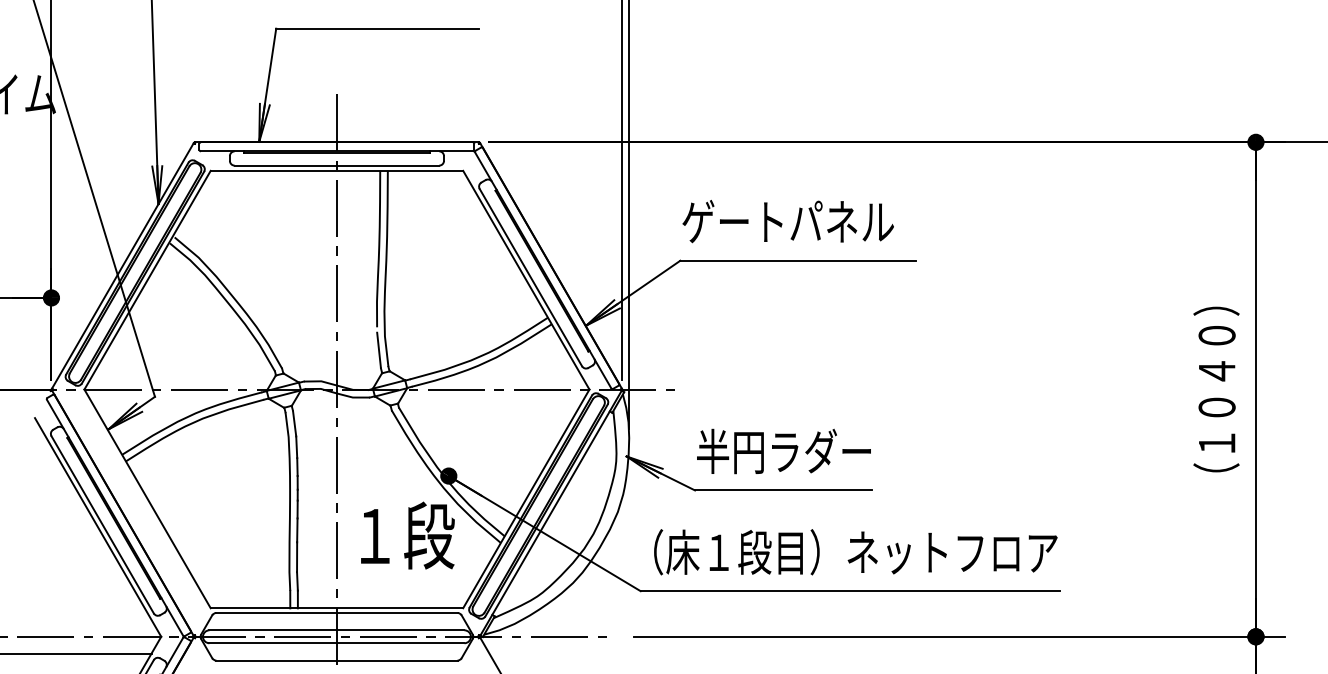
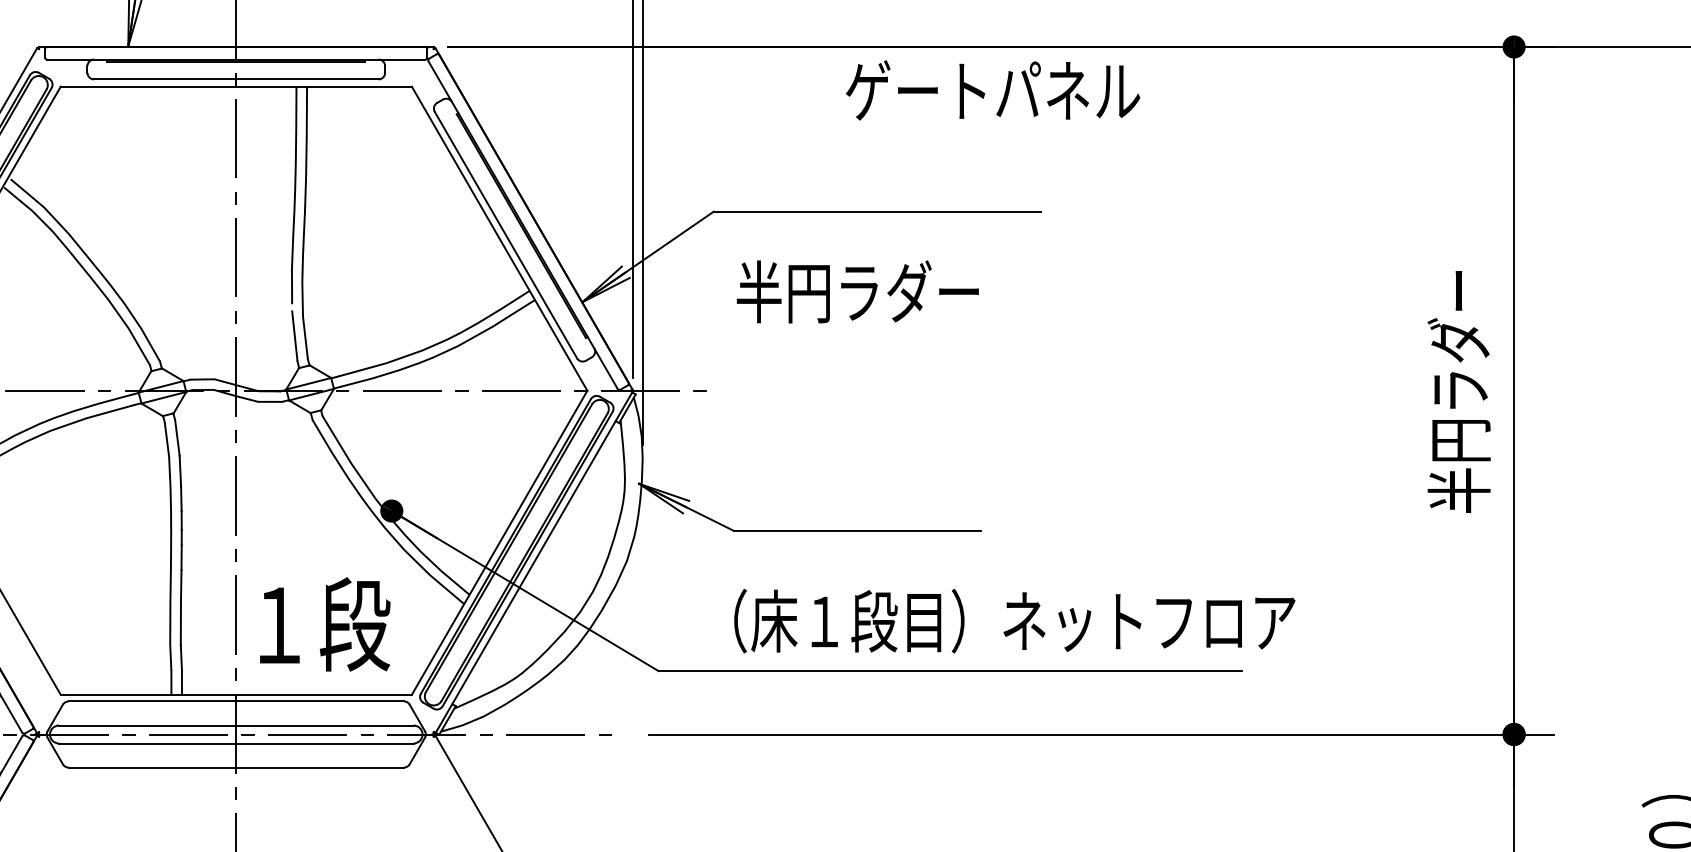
text: (787, 221) -> (992, 90), moved
text: (1216, 390) -> (1459, 392), （１０４０） -> 半円ラダー
text: (783, 451) -> (857, 291), moved
text: (407, 535) -> (324, 624), moved
text: (855, 552) -> (1014, 621), moved

